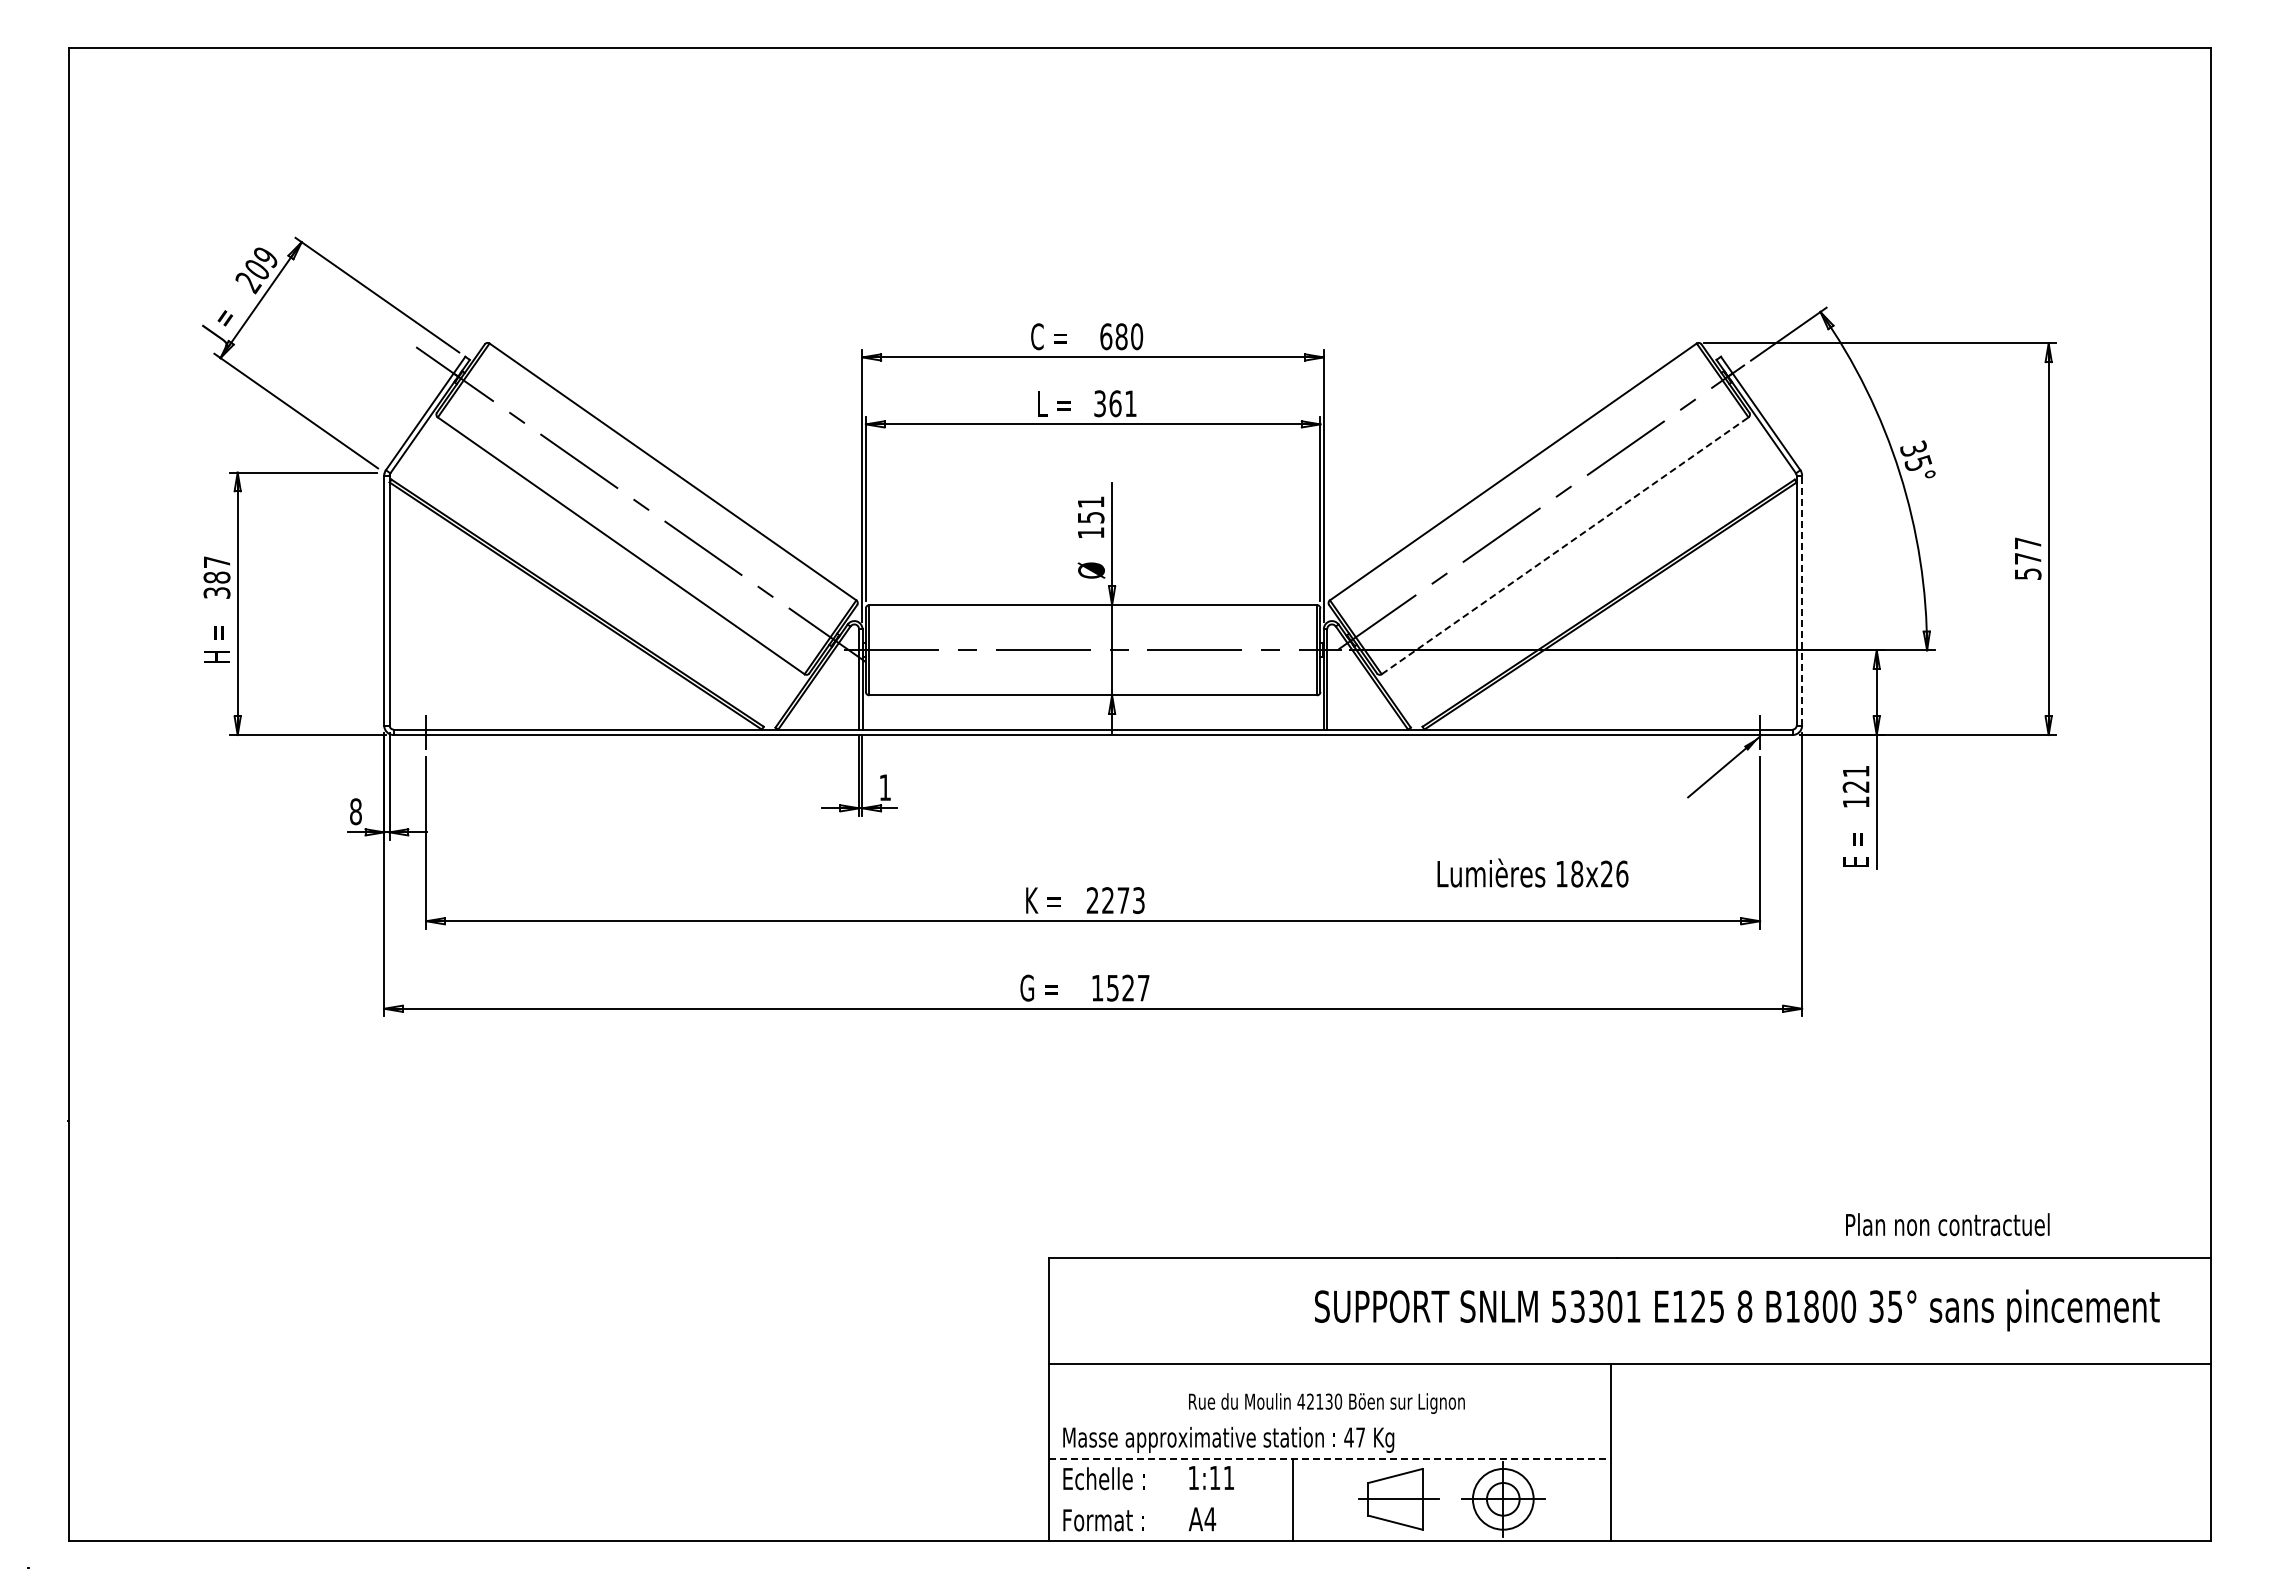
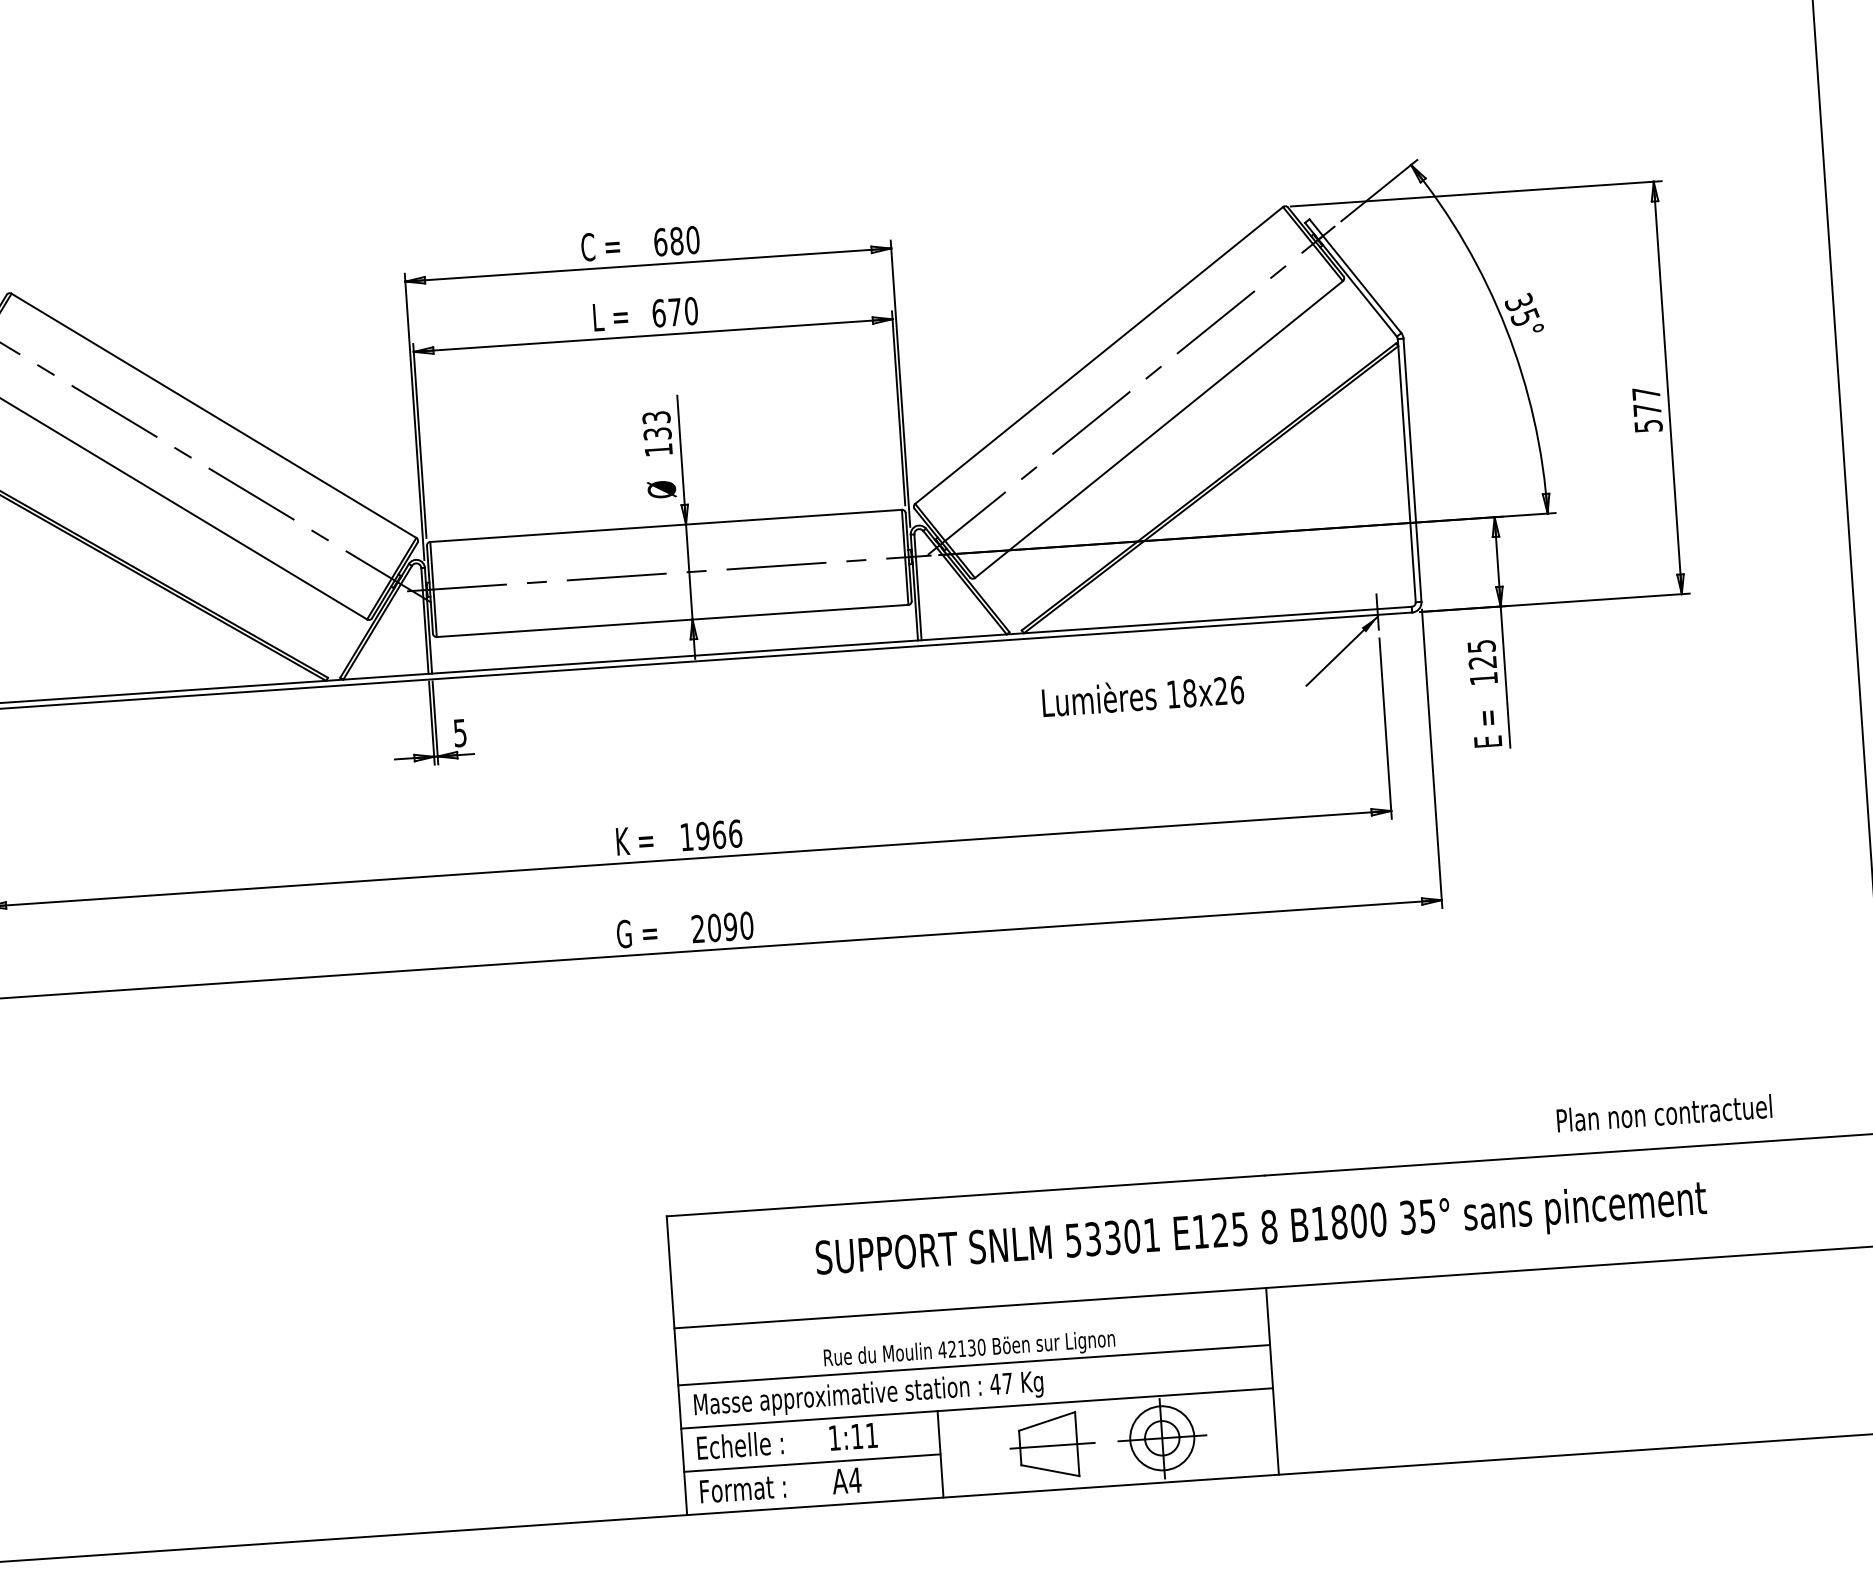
text: (1115, 403) -> (675, 311), 361 -> 670
text: (1090, 509) -> (656, 425), 151 -> 133
line: (1565, 545) -> (1159, 429), dashed -> solid
line: (1802, 600) -> (1412, 470), dashed -> solid
text: (1856, 771) -> (1482, 646), 121 -> 125
text: (884, 787) -> (459, 733), 1 -> 5
text: (1532, 872) -> (1142, 694), moved
text: (1115, 900) -> (710, 835), 2273 -> 1966
text: (1120, 987) -> (722, 926), 1527 -> 2090
text: (1947, 1224) -> (1664, 1113), moved
text: (1737, 1310) -> (1261, 1231), moved
line: (1330, 1418) -> (974, 1365), added
line: (1330, 1459) -> (977, 1408), dashed -> solid
line: (1170, 1500) -> (811, 1463), added

